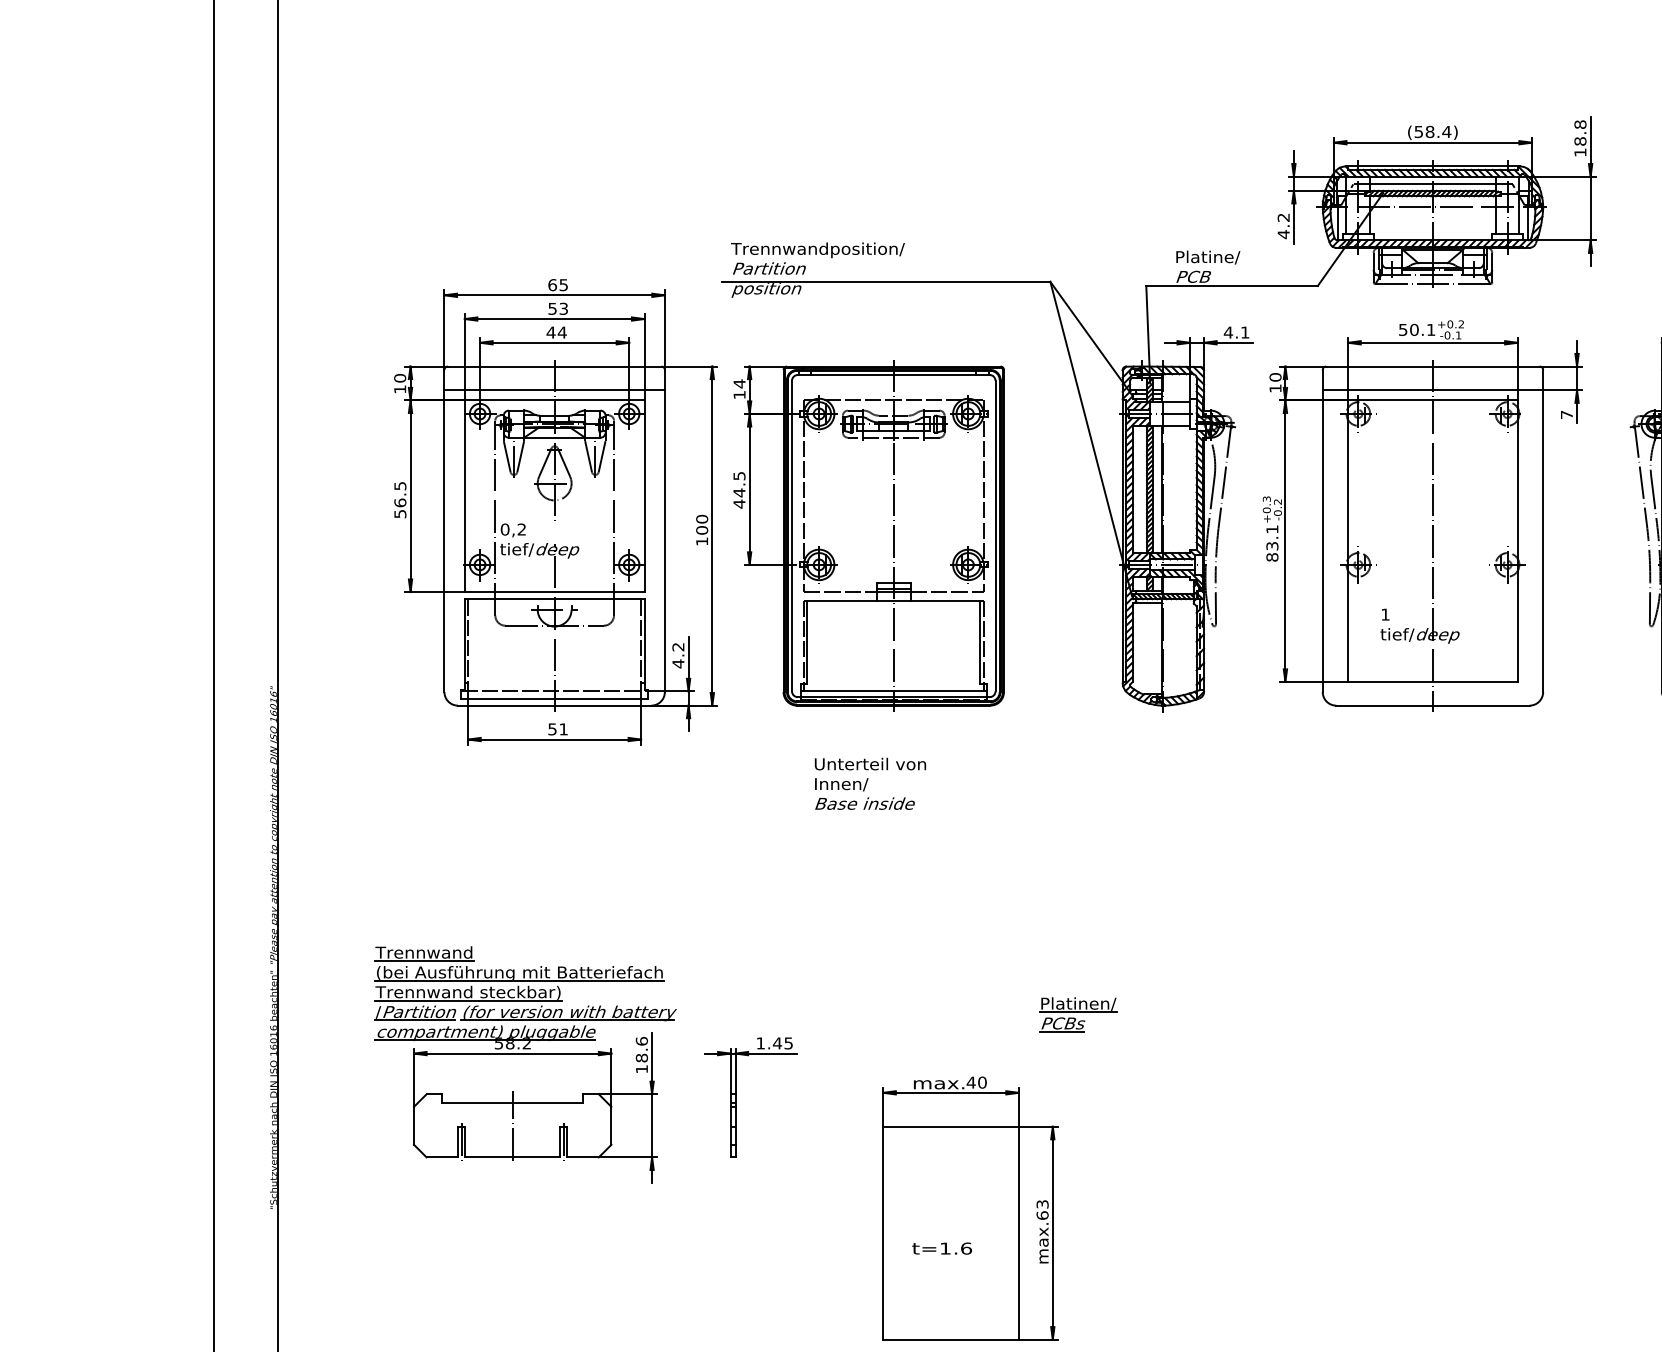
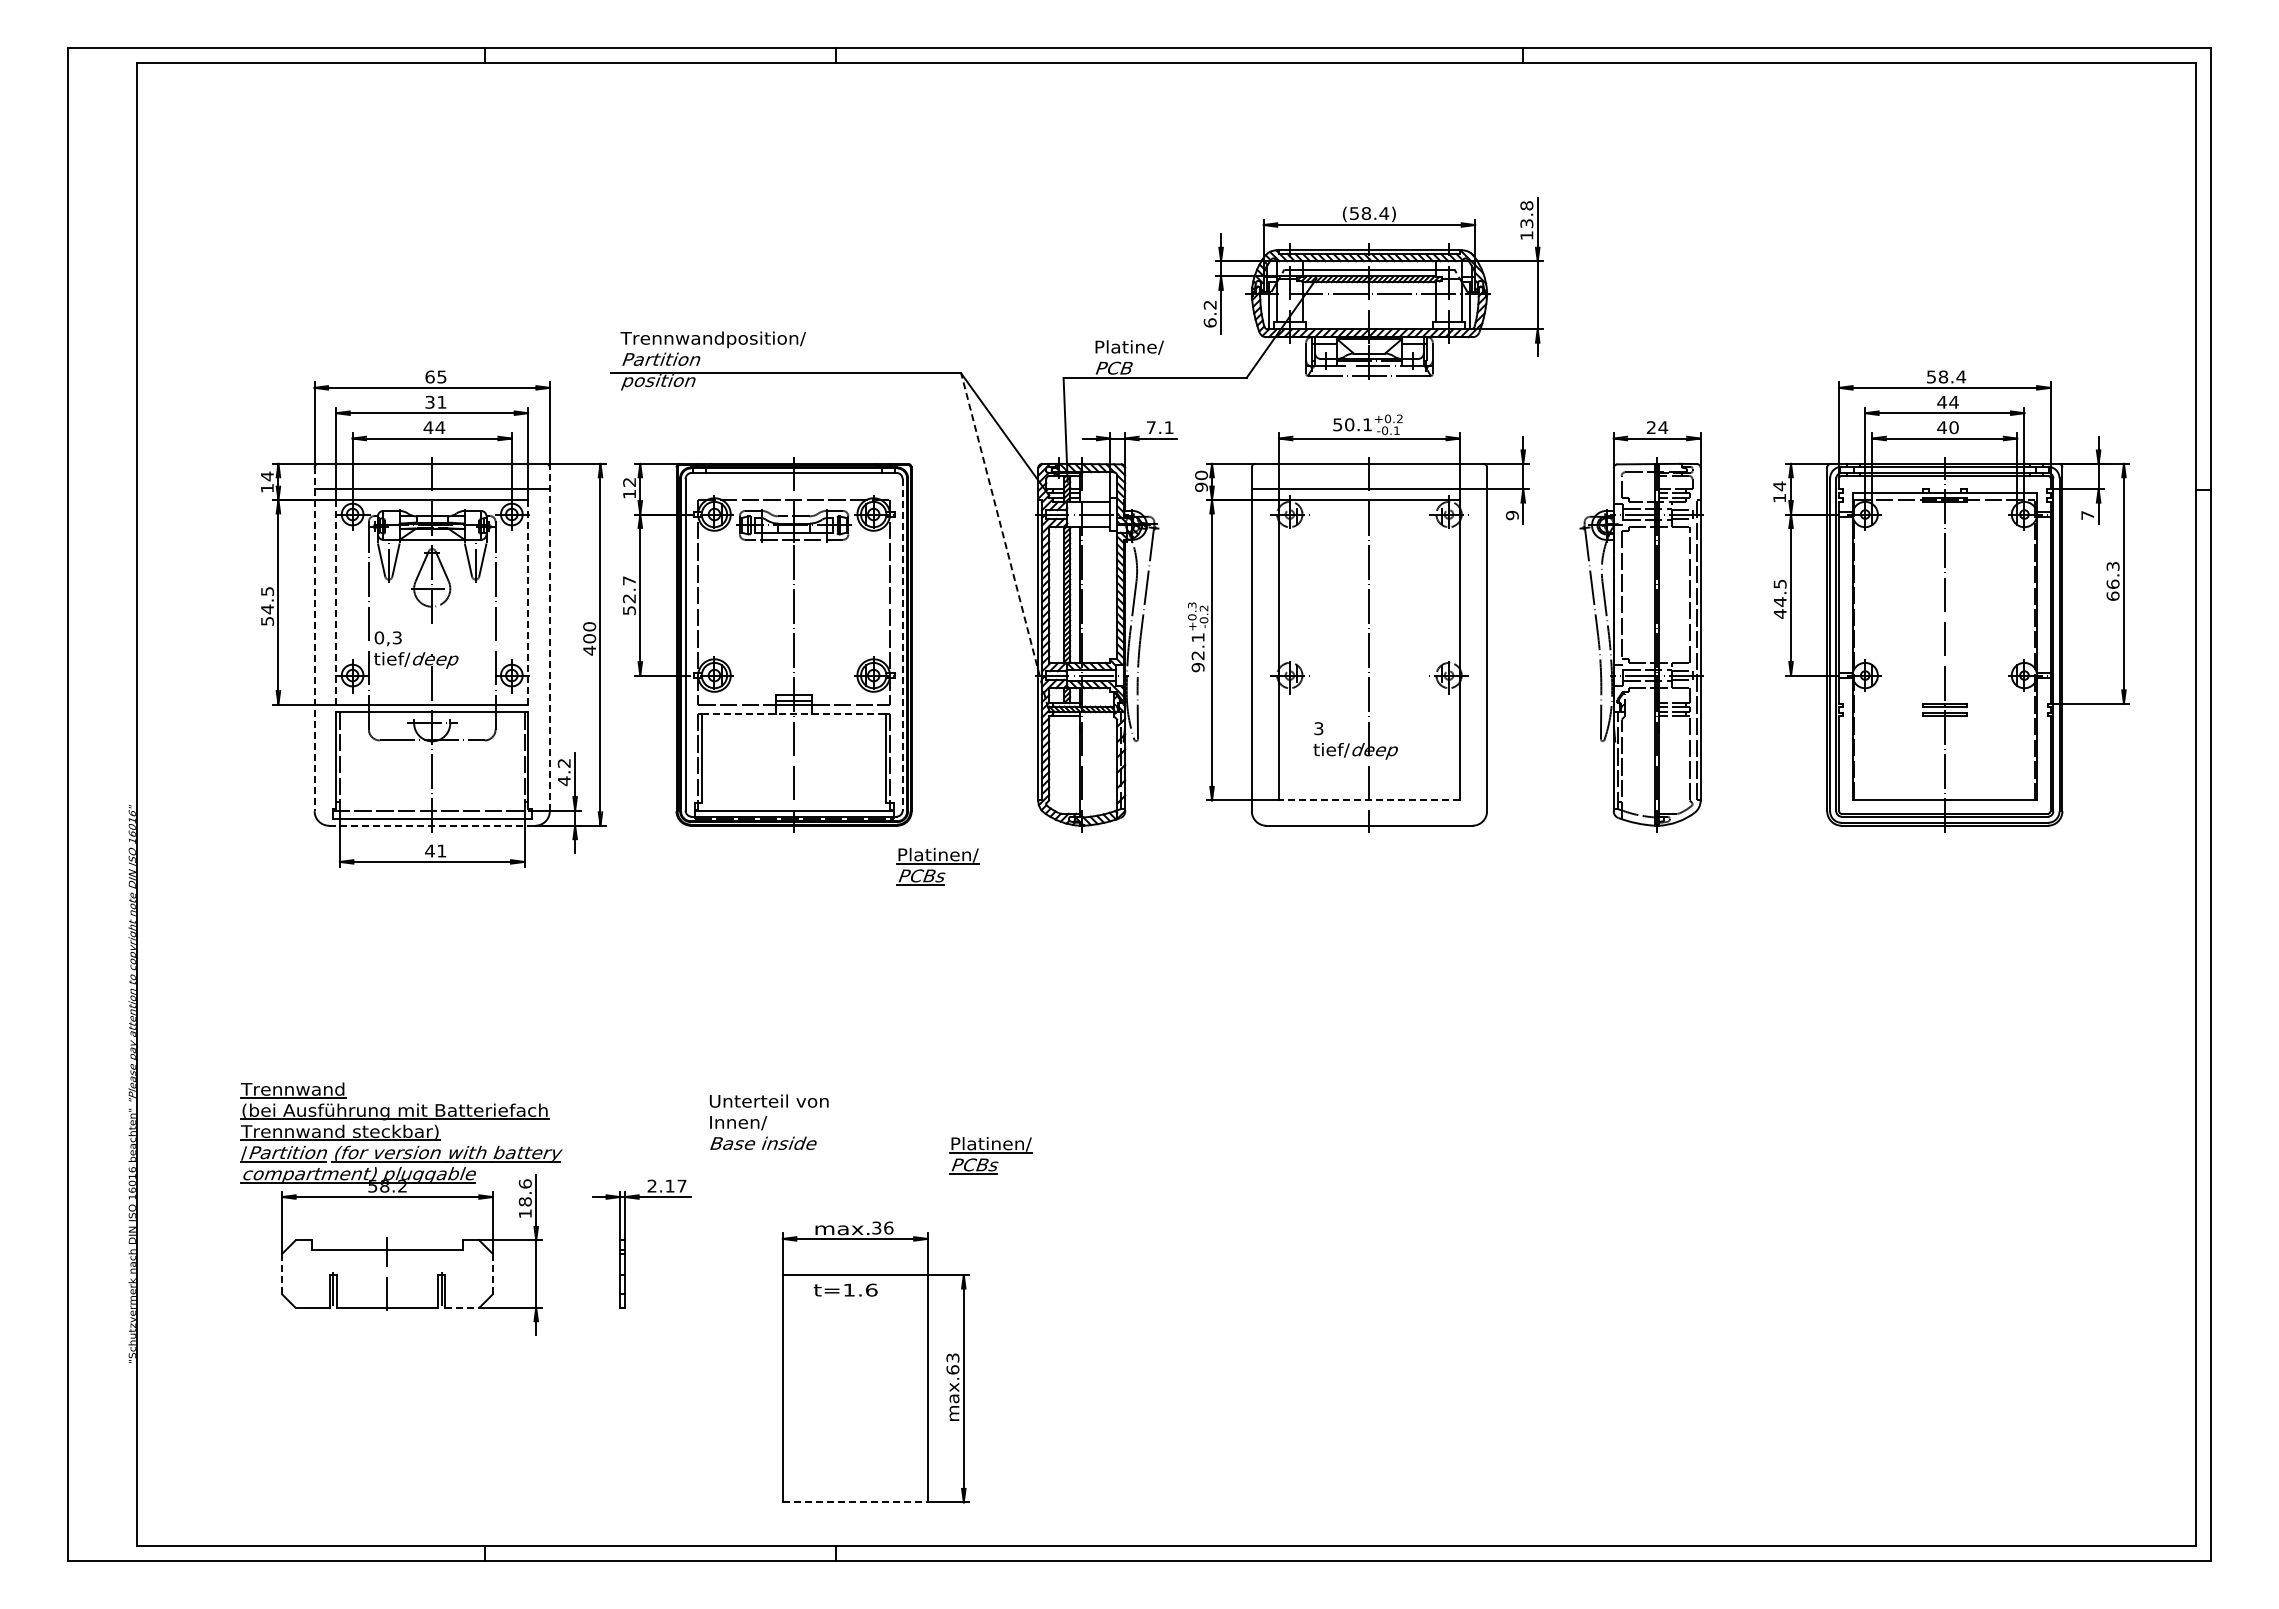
text: (1580, 141) -> (1526, 223), 18.8 -> 13.8
text: (1283, 234) -> (1209, 322), 4.2 -> 6.2
text: (558, 308) -> (436, 401), 53 -> 31
text: (1228, 332) -> (1151, 427), 4.1 -> 7.1
text: (399, 378) -> (266, 476), 10 -> 14
text: (739, 383) -> (629, 482), 14 -> 12
text: (1275, 388) -> (1201, 487), 10 -> 90
text: (1566, 414) -> (1511, 515), 7 -> 9
line: (1090, 438) -> (1004, 540), solid -> dashed
text: (739, 489) -> (629, 595), 44.5 -> 52.7
line: (464, 496) -> (336, 602), solid -> dashed
line: (644, 496) -> (528, 602), solid -> dashed
text: (400, 503) -> (267, 609), 56.5 -> 54.5
text: (521, 529) -> (396, 637), 0,2 -> 0,3
line: (444, 531) -> (314, 639), solid -> dashed
line: (664, 531) -> (549, 639), solid -> dashed
line: (995, 535) -> (902, 644), solid -> dashed
text: (702, 541) -> (589, 650), 100 -> 400
text: (1271, 551) -> (1197, 661), 83.1 -> 92.1
line: (894, 600) -> (794, 713), solid -> dashed
text: (1385, 614) -> (1318, 728), 1 -> 3
line: (1432, 681) -> (1368, 800), solid -> dashed
line: (554, 705) -> (432, 825), solid -> dashed
text: (552, 728) -> (429, 850), 51 -> 41
part: (1028, 743) -> (937, 866), added
text: (870, 783) -> (769, 1121), moved
text: (774, 1042) -> (666, 1185), 1.45 -> 2.17
text: (976, 1082) -> (882, 1227), 40 -> 36
line: (414, 1125) -> (282, 1273), solid -> dashed
line: (611, 1125) -> (492, 1273), solid -> dashed
line: (583, 1157) -> (462, 1307), solid -> dashed
text: (941, 1247) -> (845, 1289), moved
line: (951, 1339) -> (855, 1502), solid -> dashed

